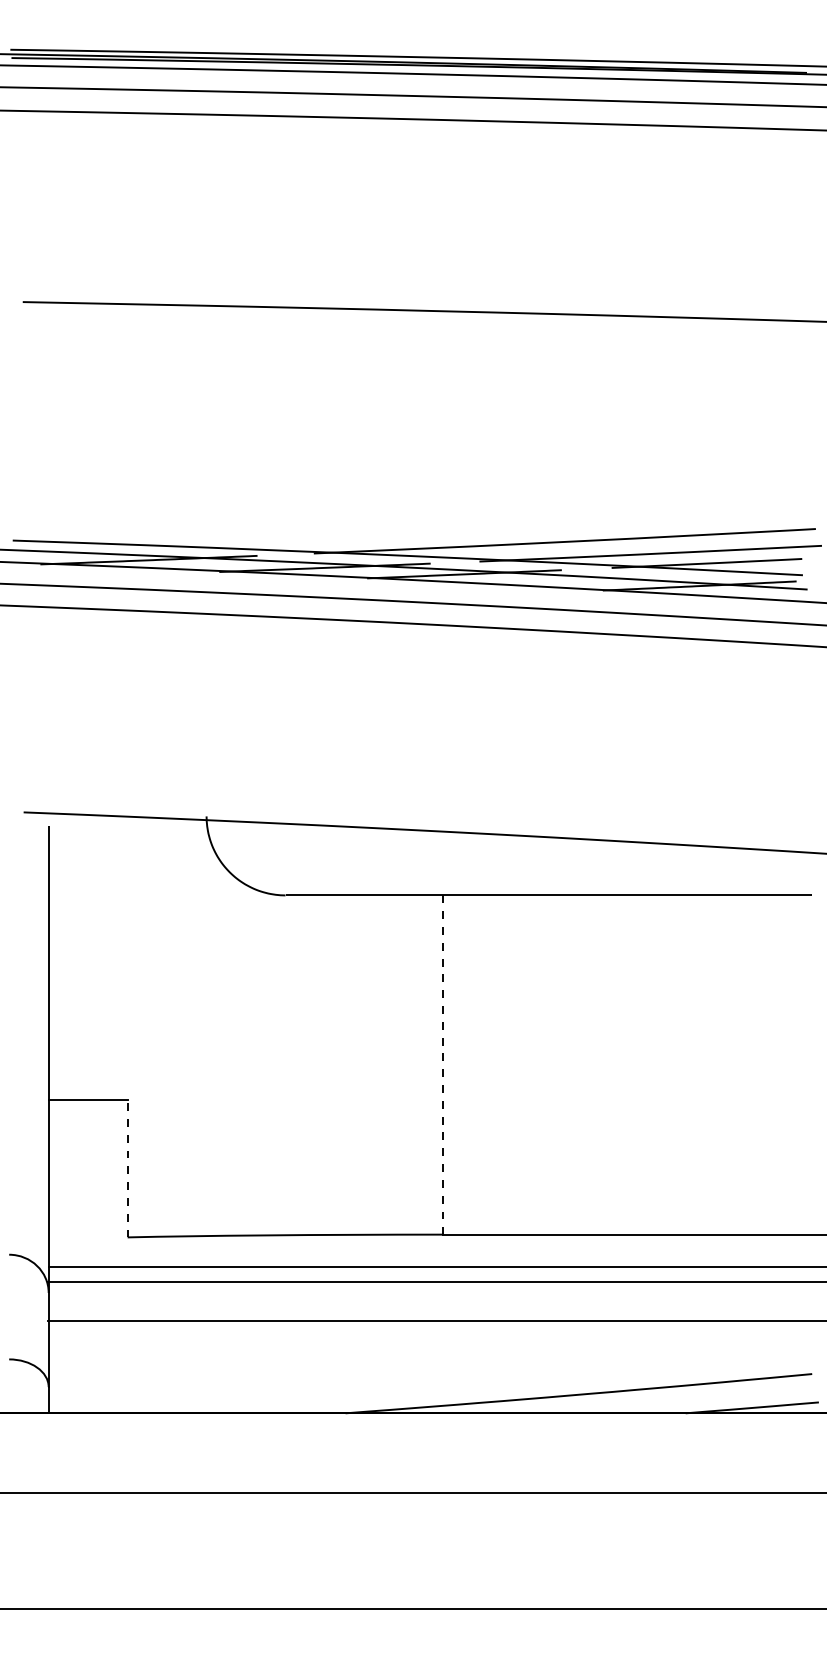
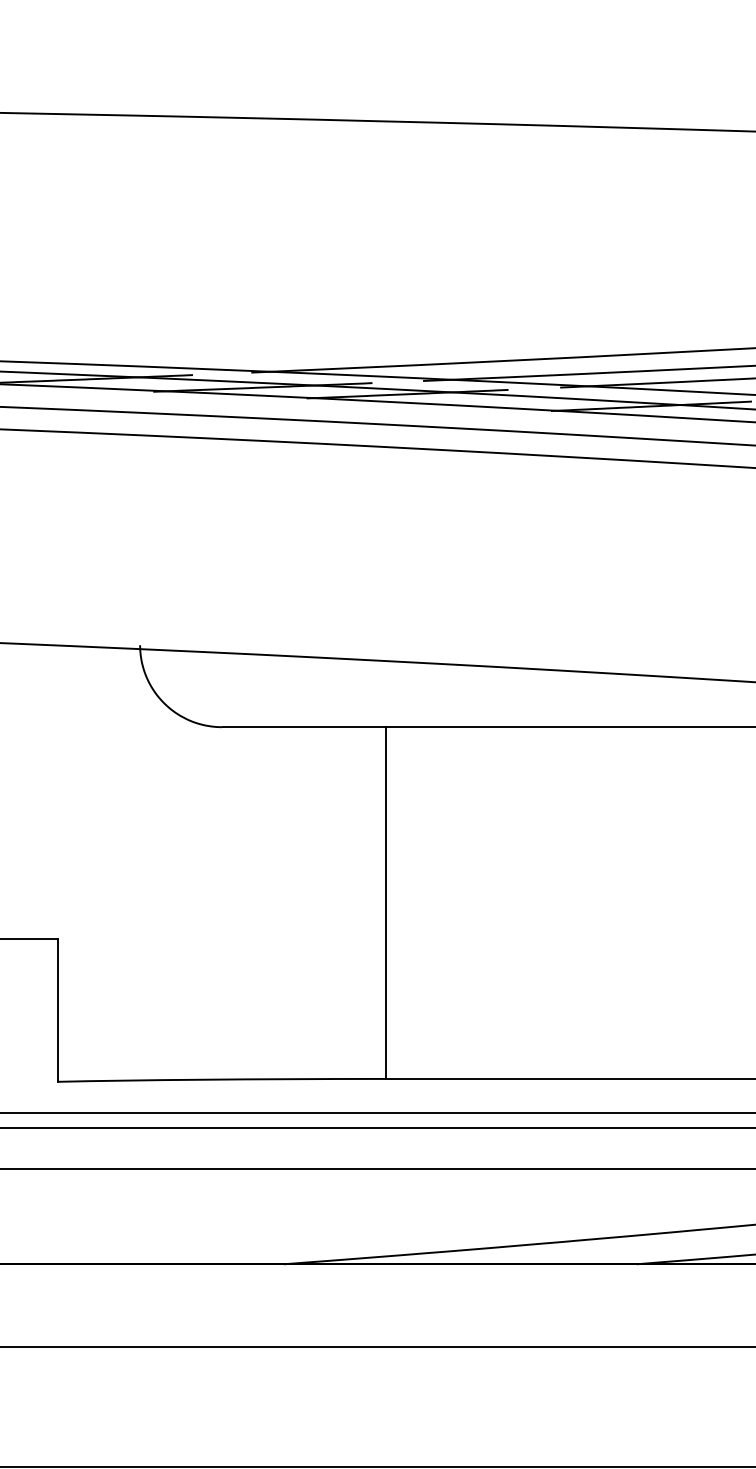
line: (443, 1065) -> (385, 903), dashed -> solid
line: (127, 1168) -> (58, 1010), dashed -> solid

